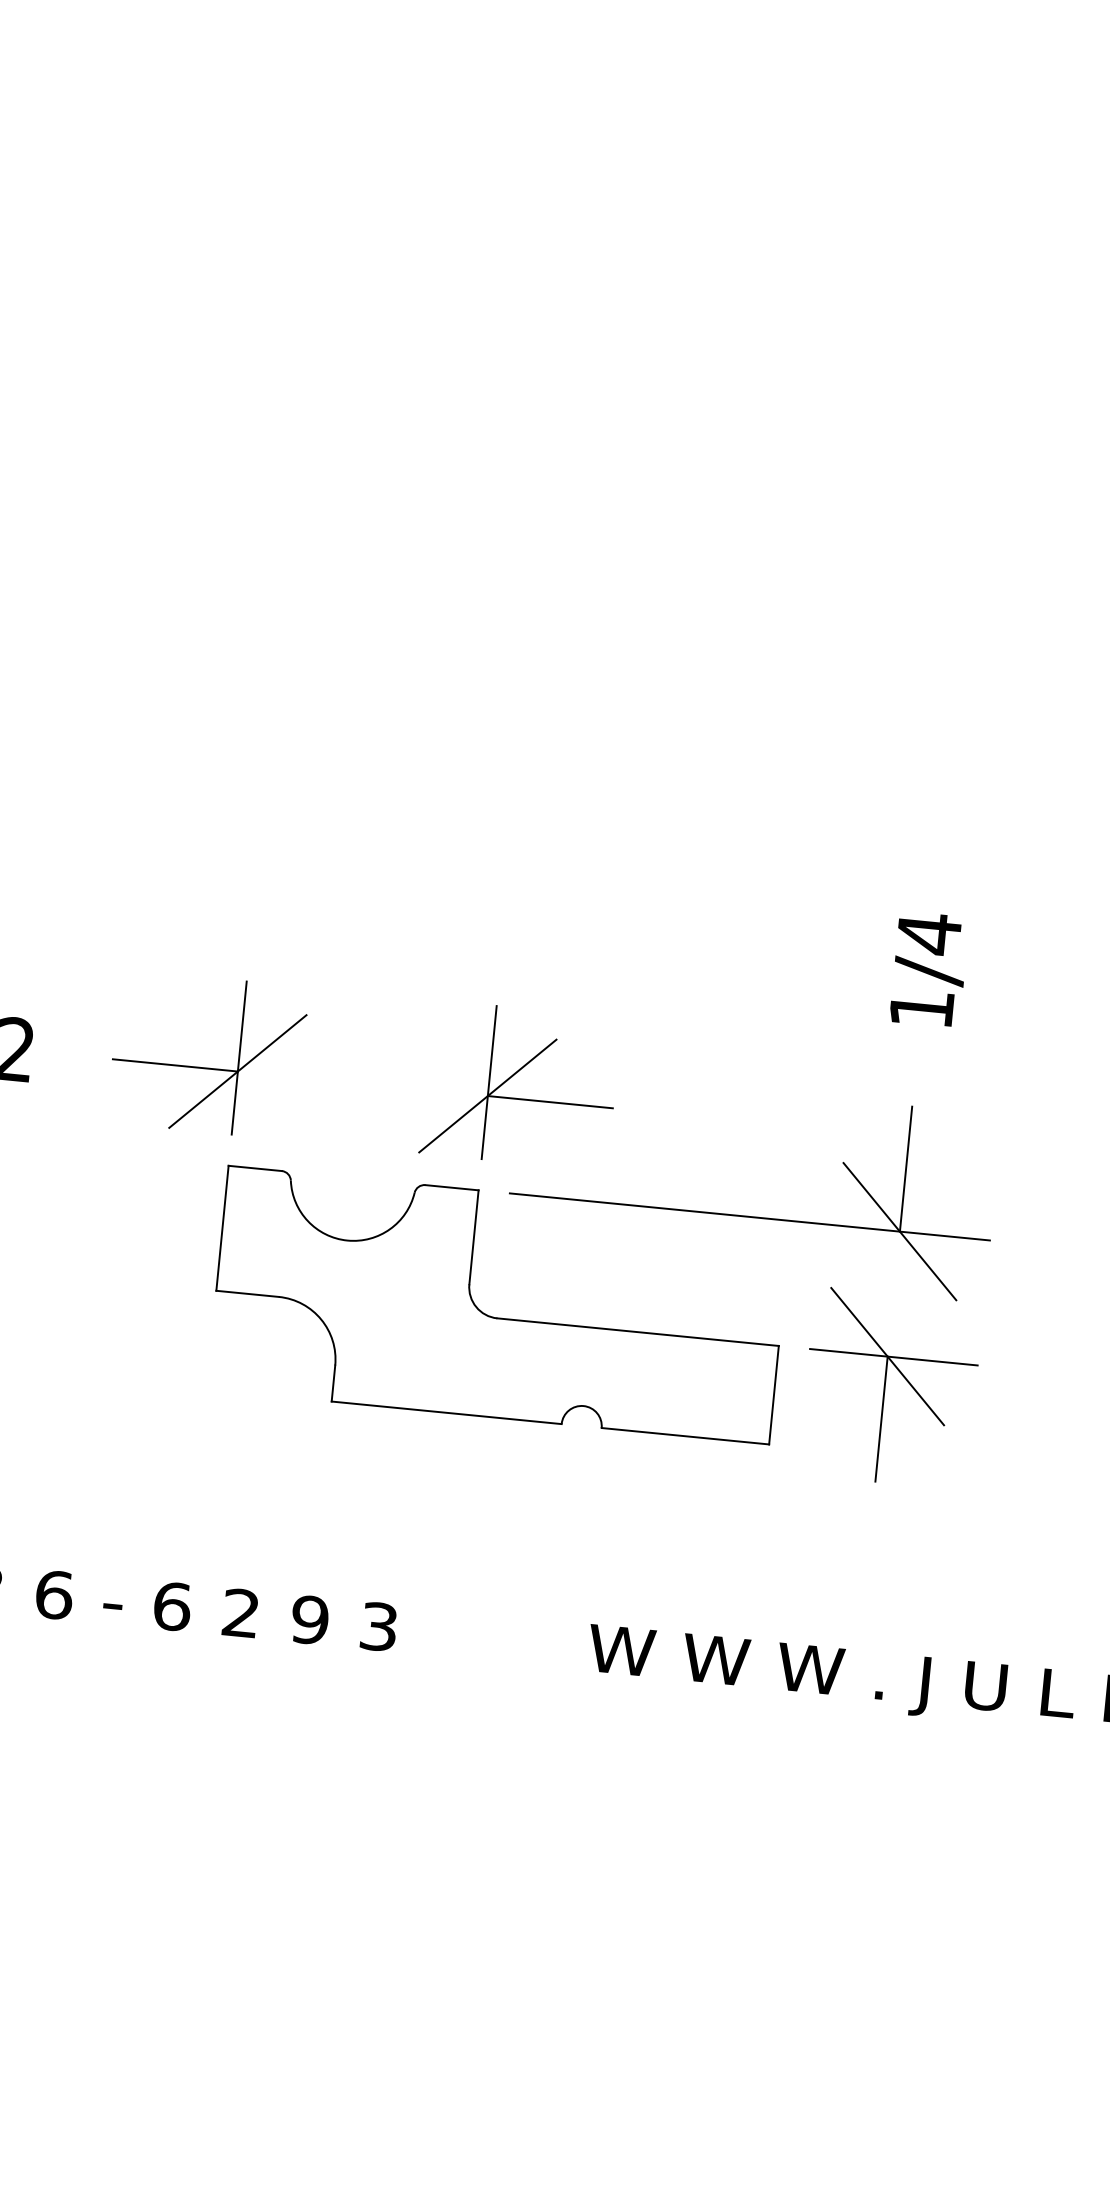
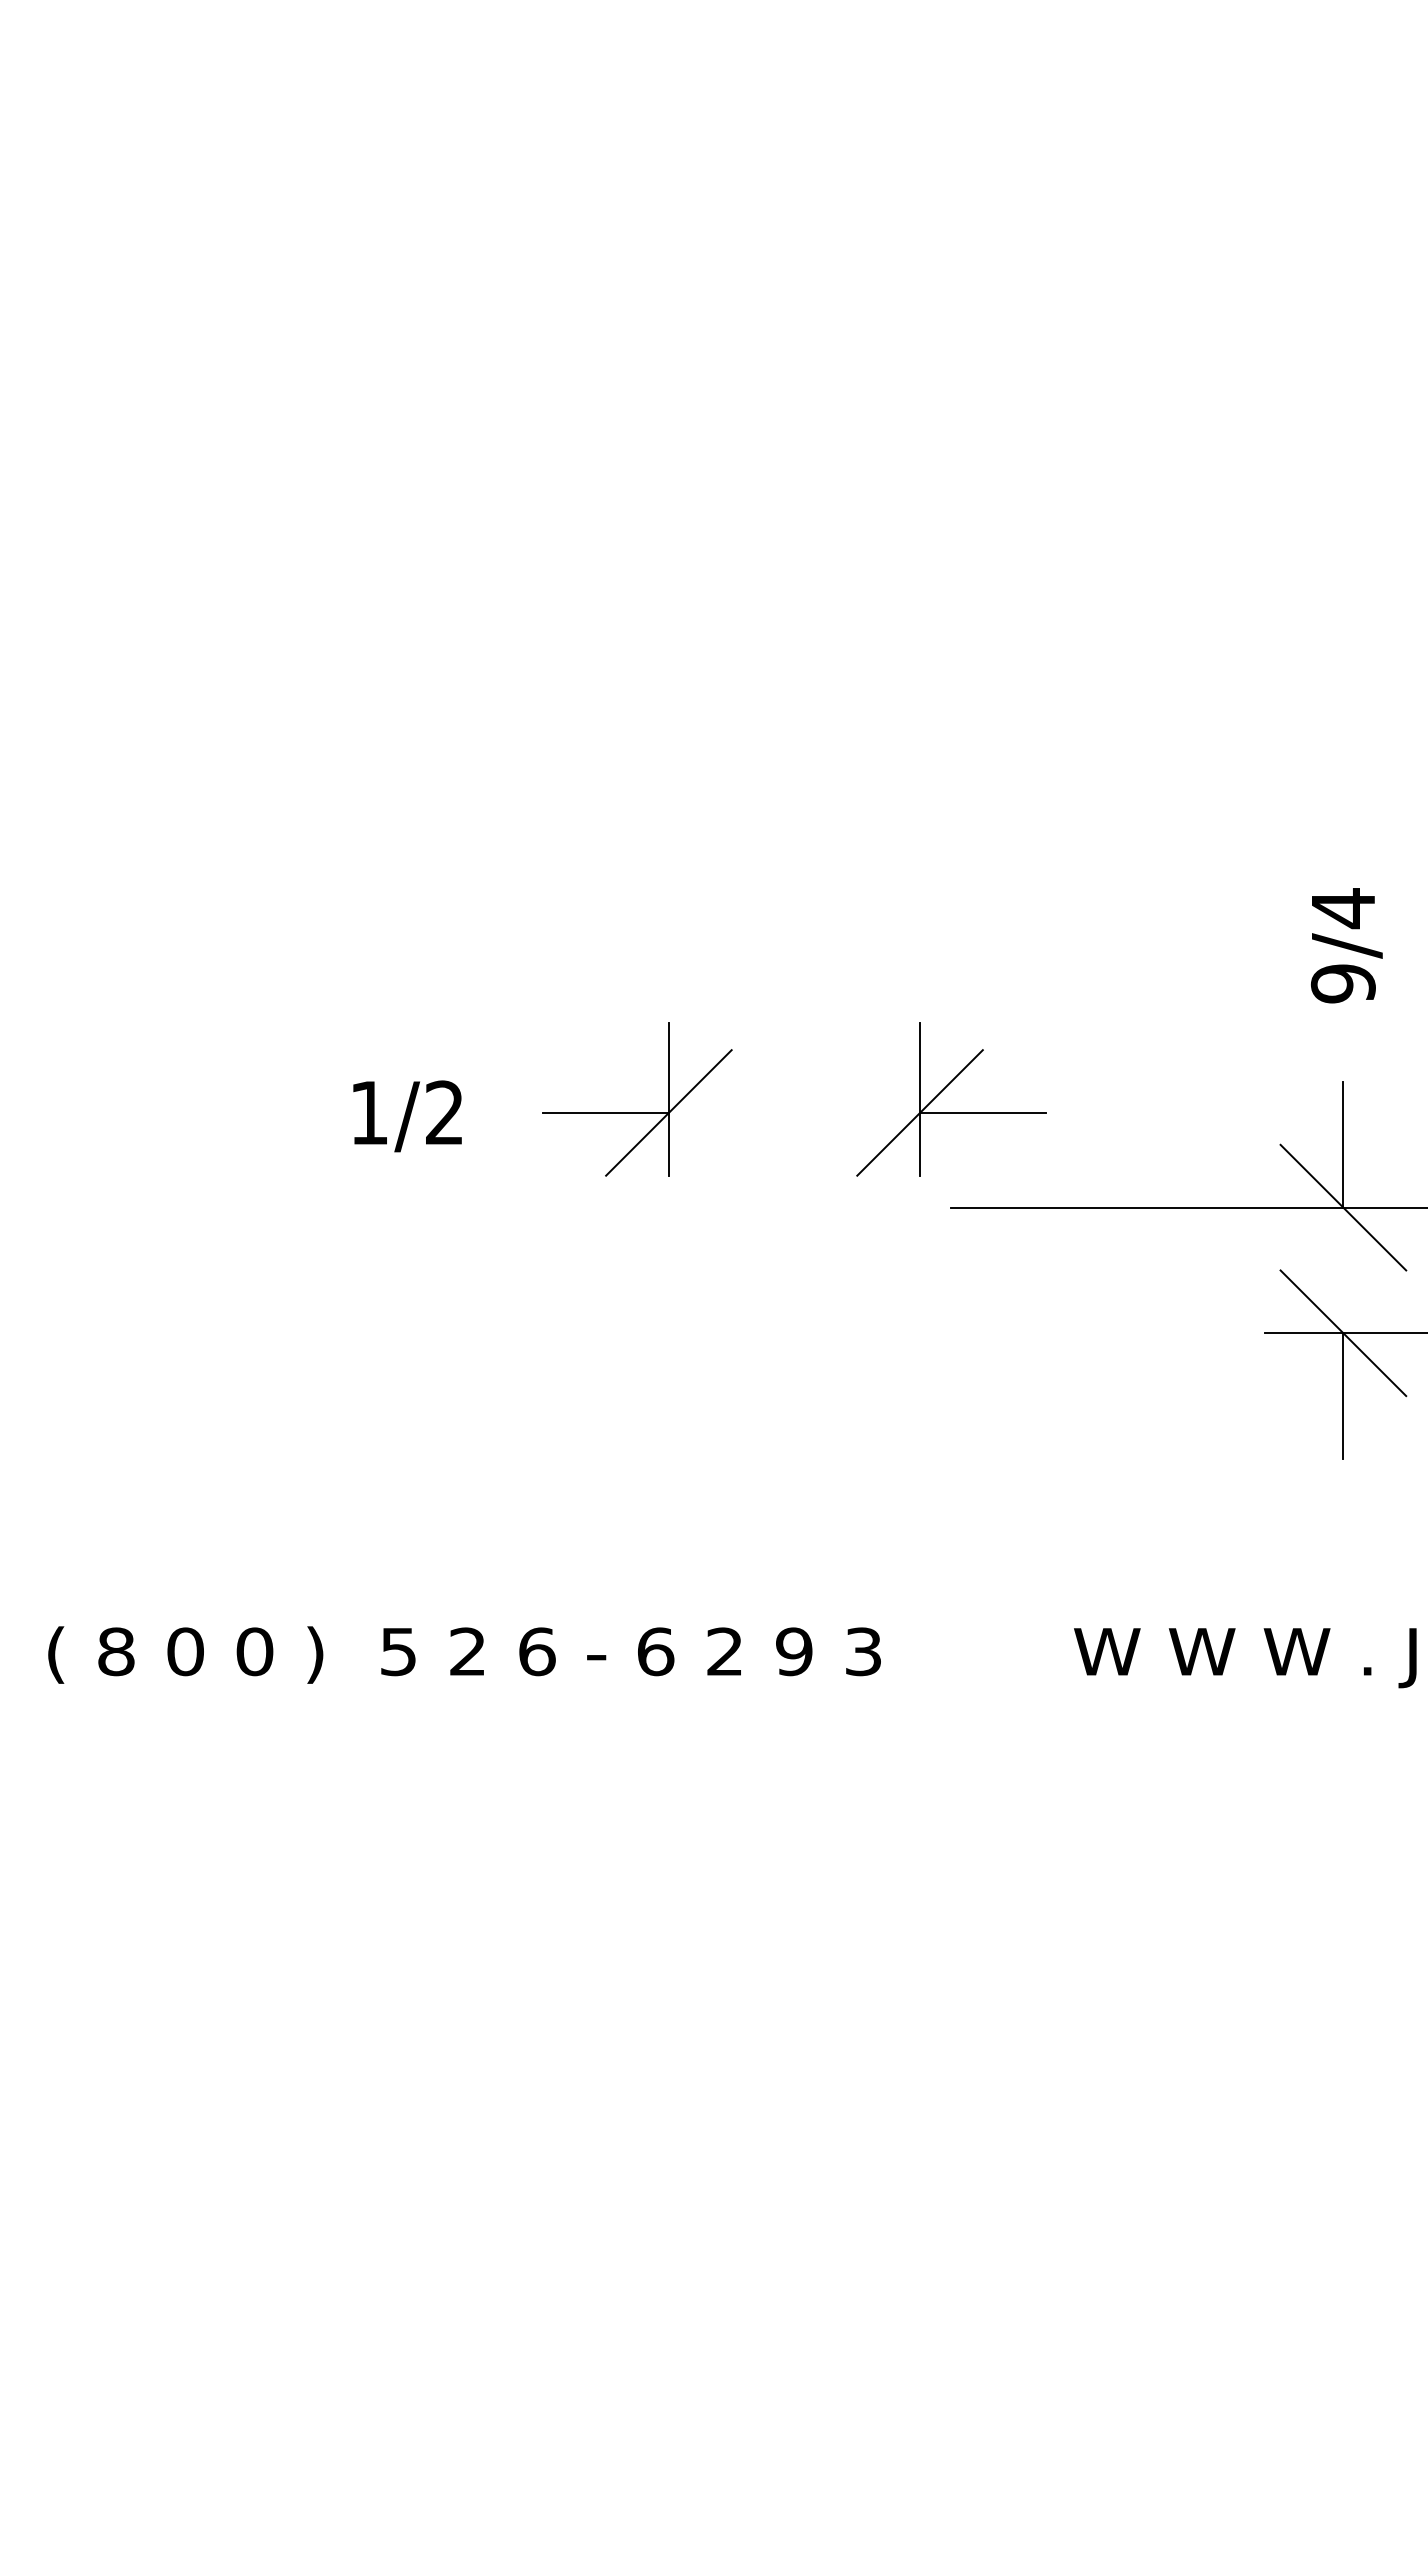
text: (920, 1008) -> (1342, 983), 1/4 -> 9/4
part: (492, 1316) -> (946, 1331), removed

